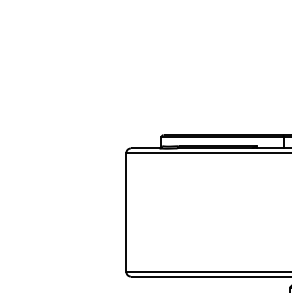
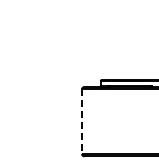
line: (125, 213) -> (81, 122), solid -> dashed

